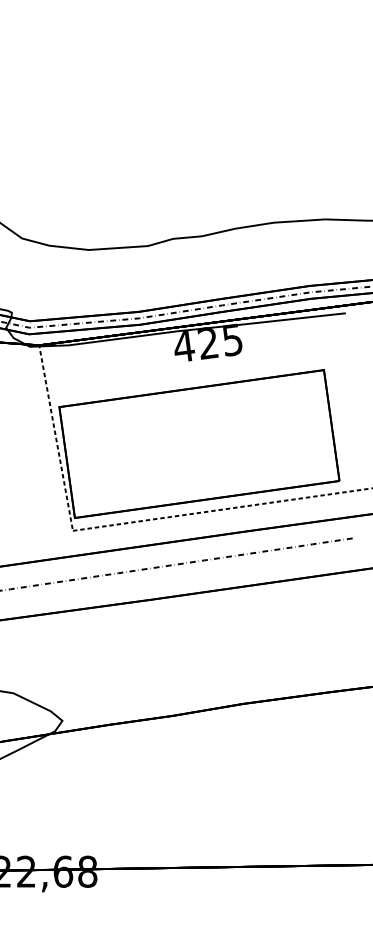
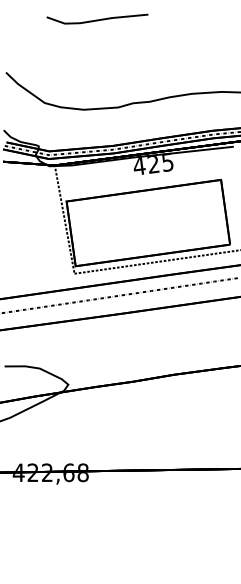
line: (112, 95) -> (97, 19), added

